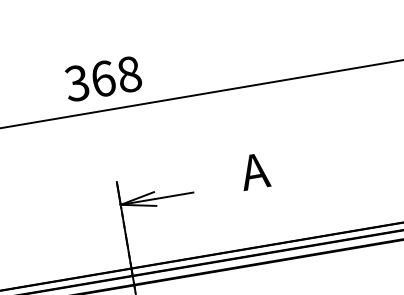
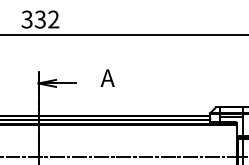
text: (115, 76) -> (46, 19), 368 -> 332

